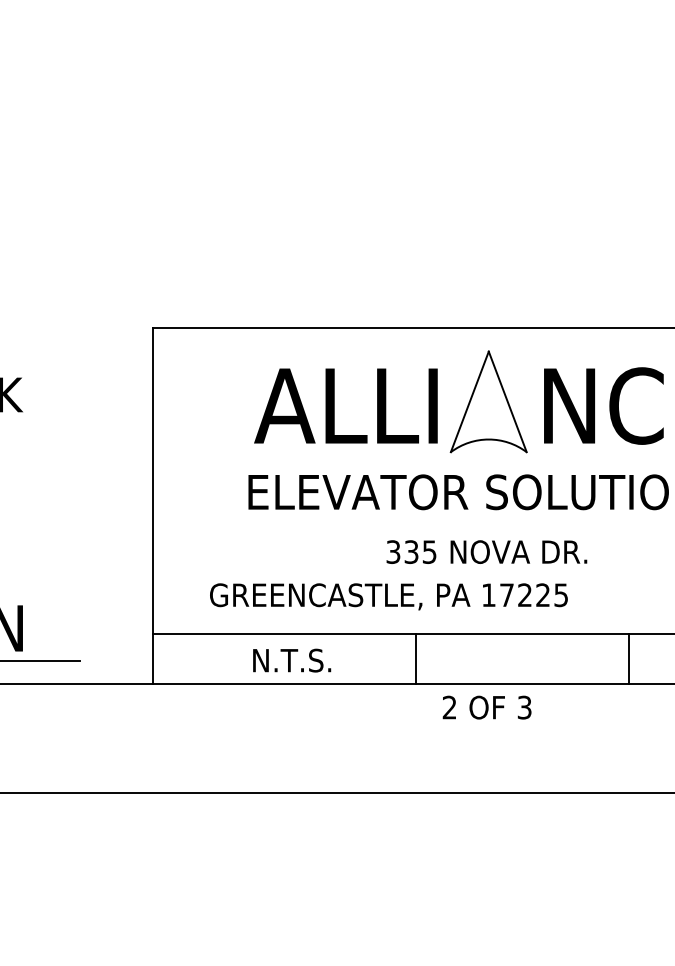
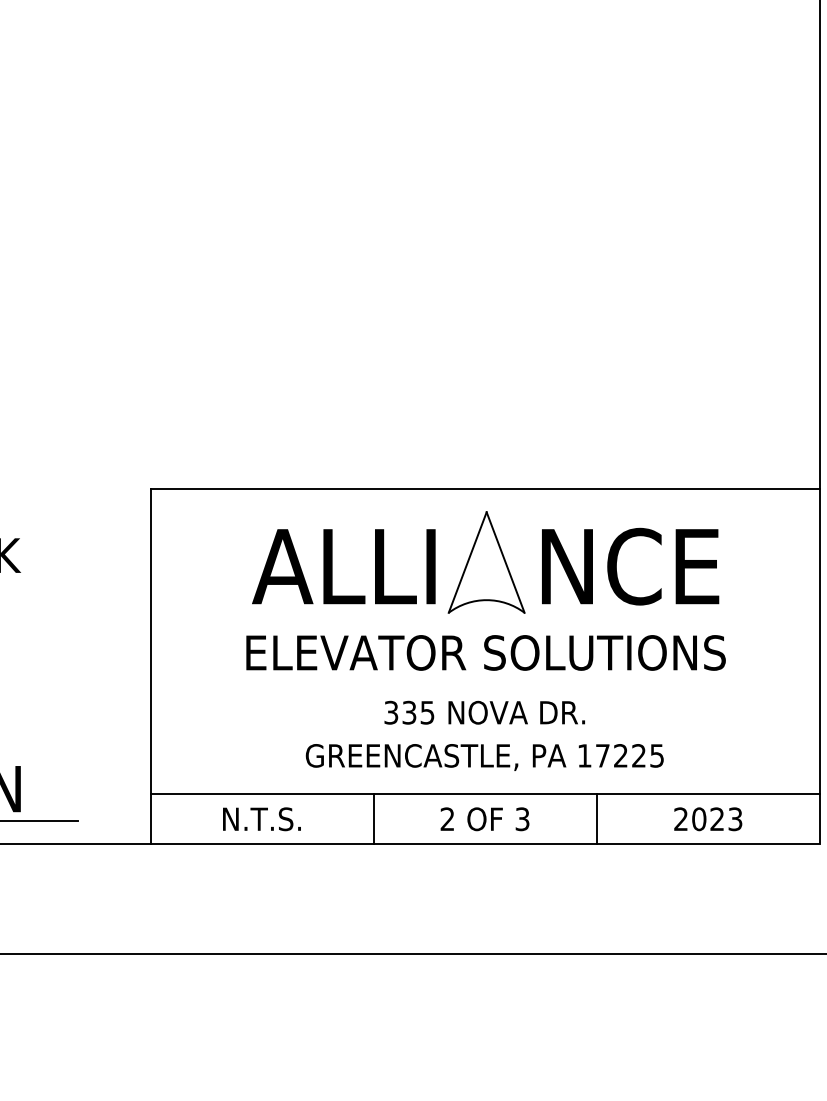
text: (388, 596) -> (484, 757), moved
line: (415, 658) -> (373, 819), moved
line: (628, 658) -> (596, 819), moved
text: (291, 660) -> (261, 819), moved
text: (486, 707) -> (484, 819), moved

